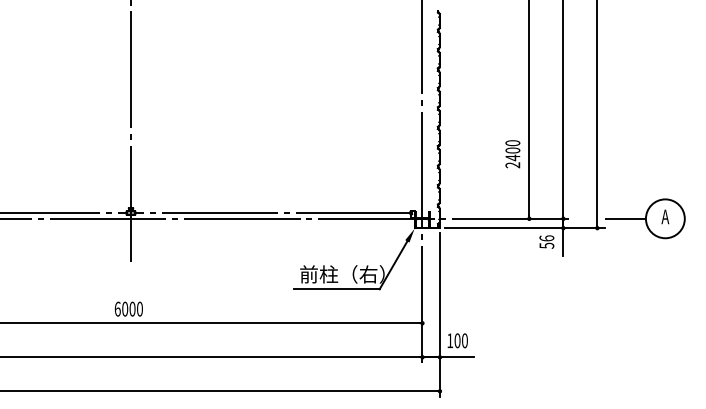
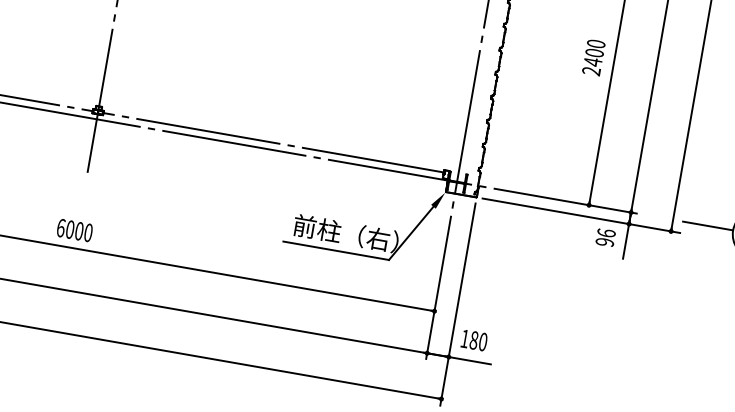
text: (512, 154) -> (593, 57), moved
text: (546, 245) -> (604, 241), 56 -> 96
text: (457, 340) -> (474, 340), 100 -> 180

